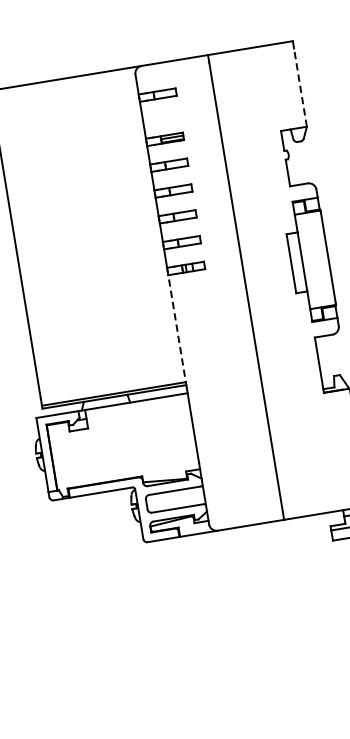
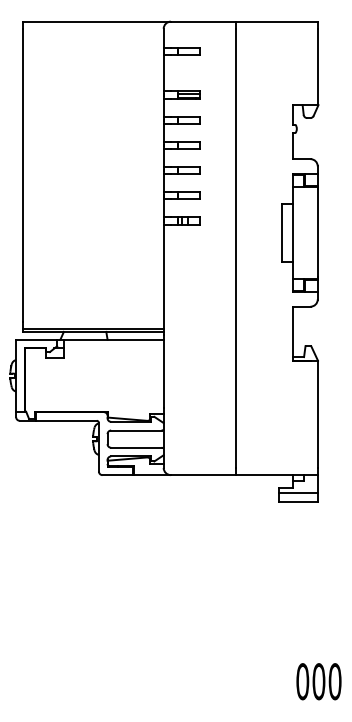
line: (300, 87) -> (318, 66), dashed -> solid
line: (177, 331) -> (163, 279), dashed -> solid

